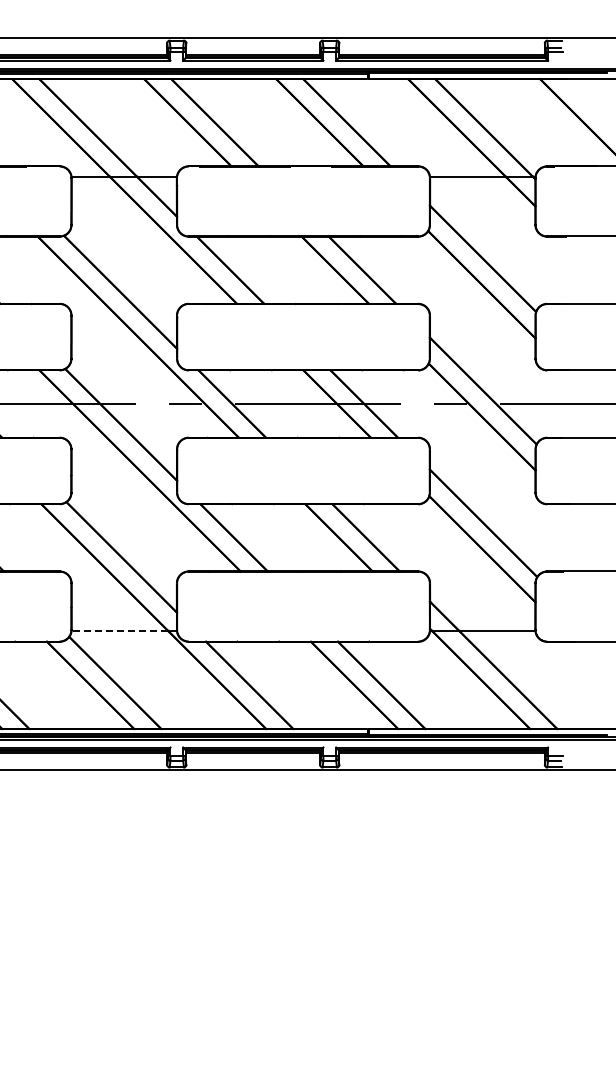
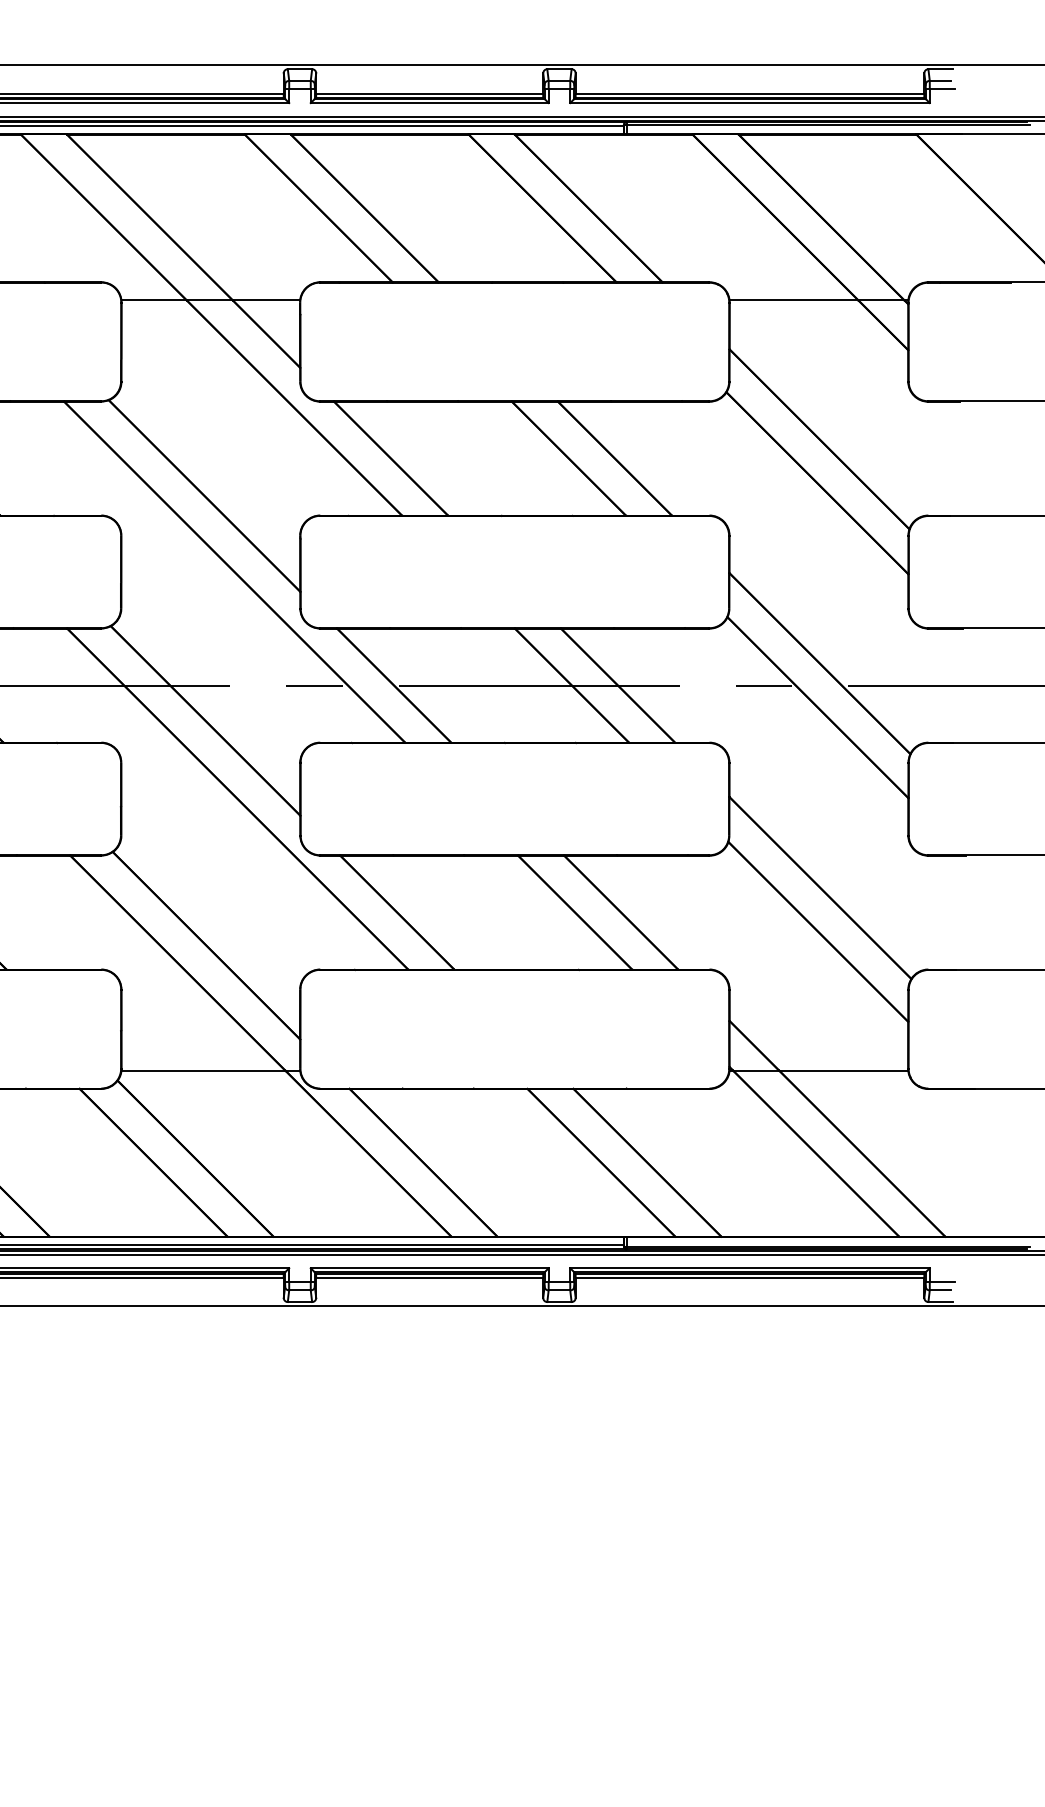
line: (119, 631) -> (202, 1071), dashed -> solid

